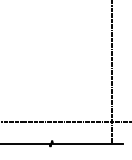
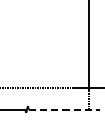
line: (87, 143) -> (63, 109), solid -> dashed

